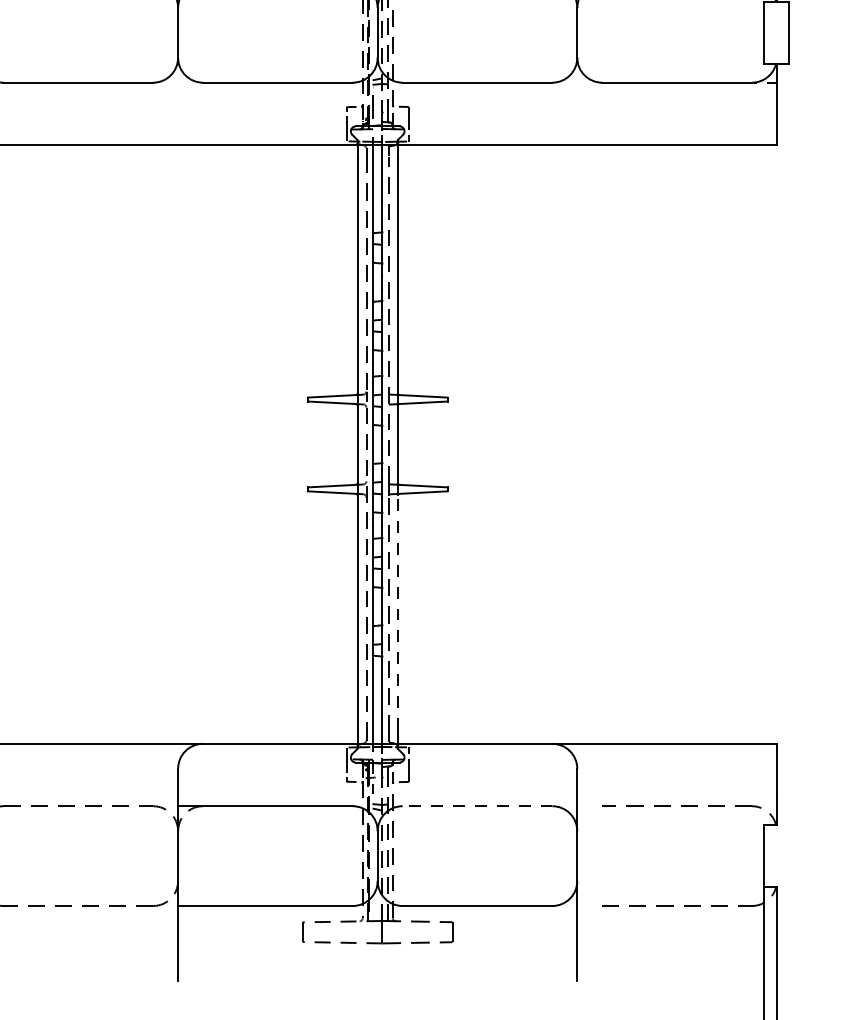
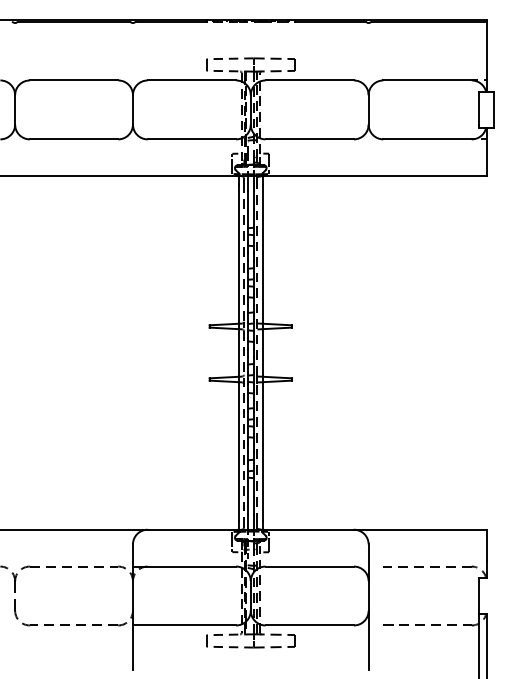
line: (397, 611) -> (262, 451), dashed -> solid
line: (477, 806) -> (309, 566), dashed -> solid

